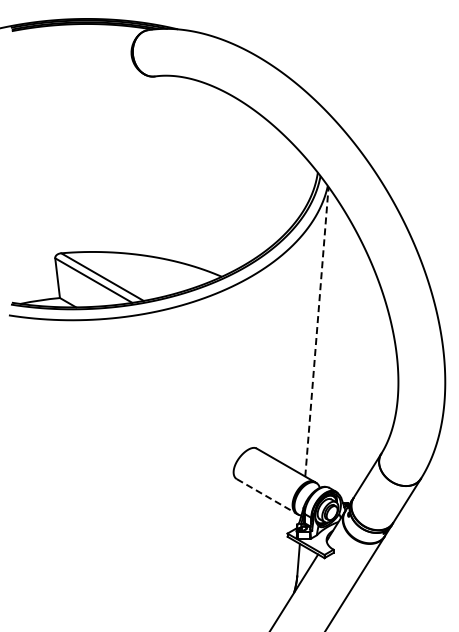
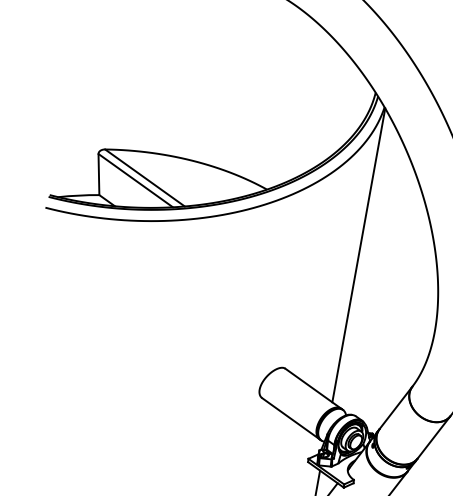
line: (316, 331) -> (358, 255), dashed -> solid
line: (267, 496) -> (291, 418), dashed -> solid

